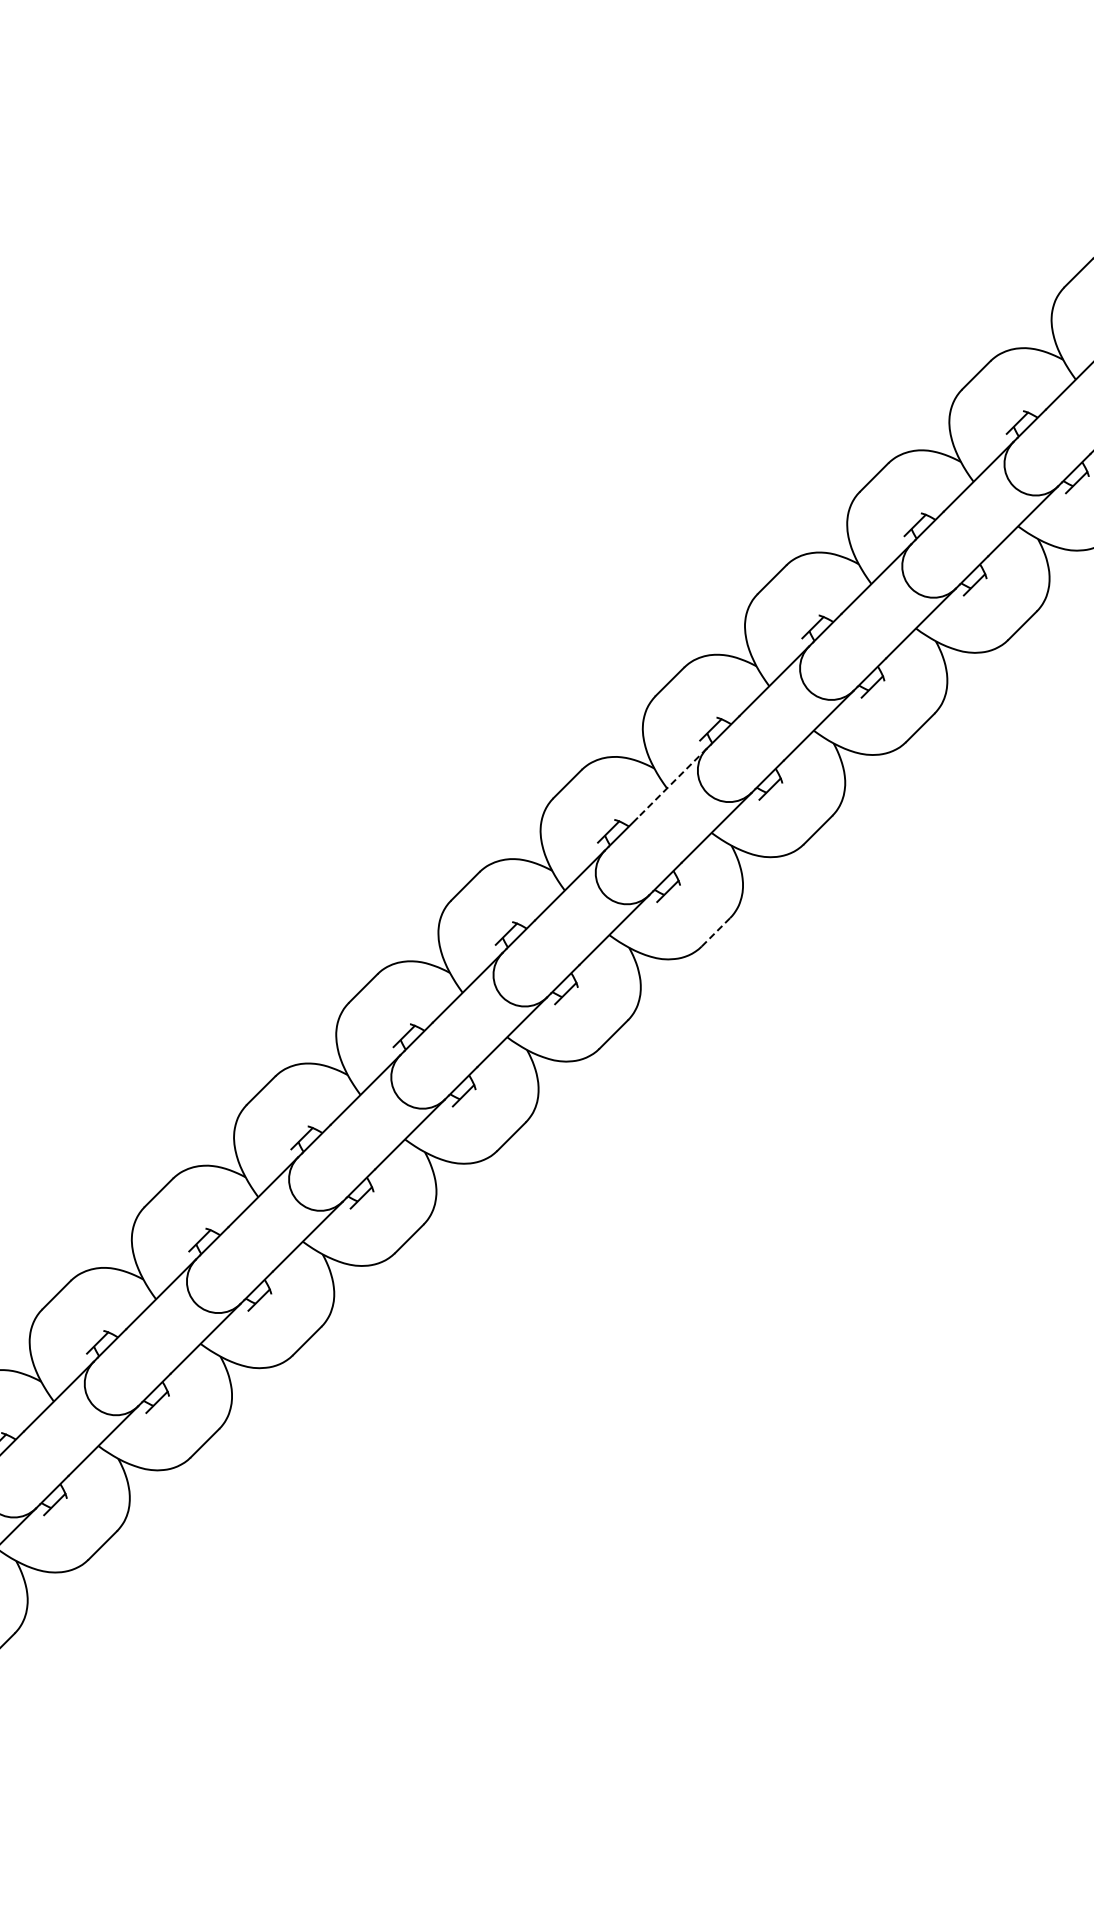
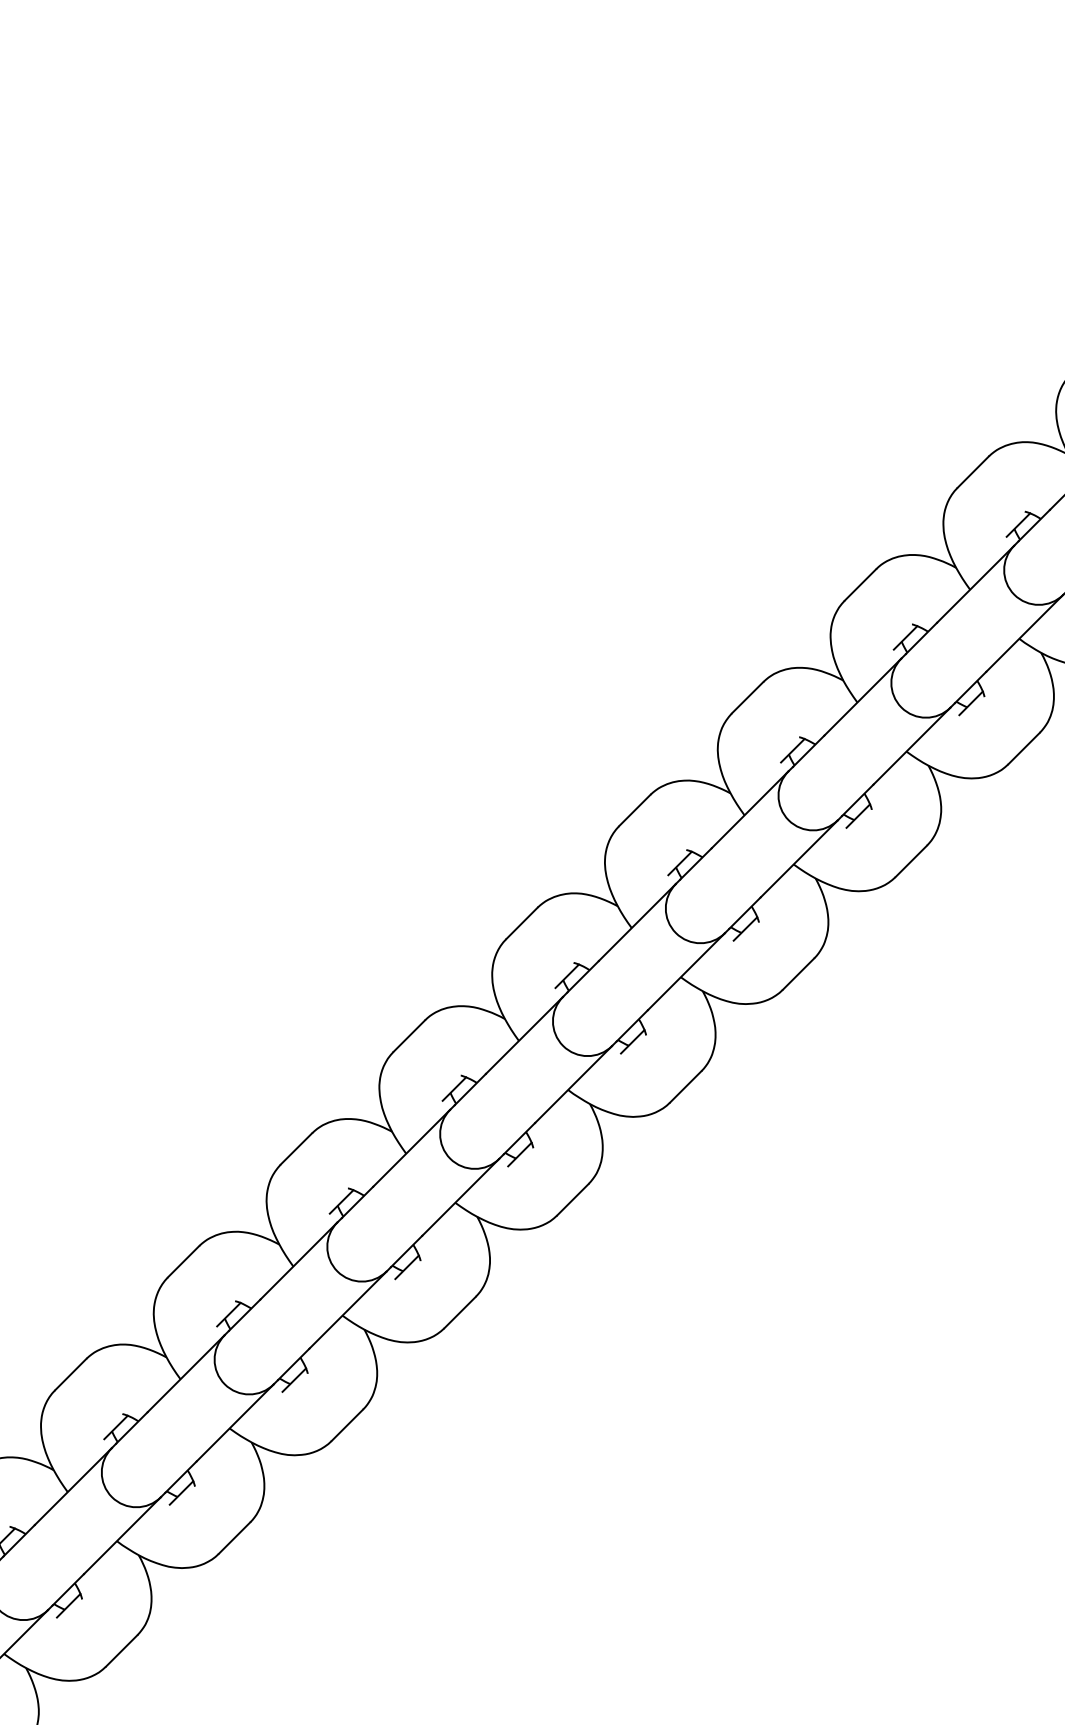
line: (671, 783) -> (749, 809), dashed -> solid
line: (716, 931) -> (799, 973), dashed -> solid

